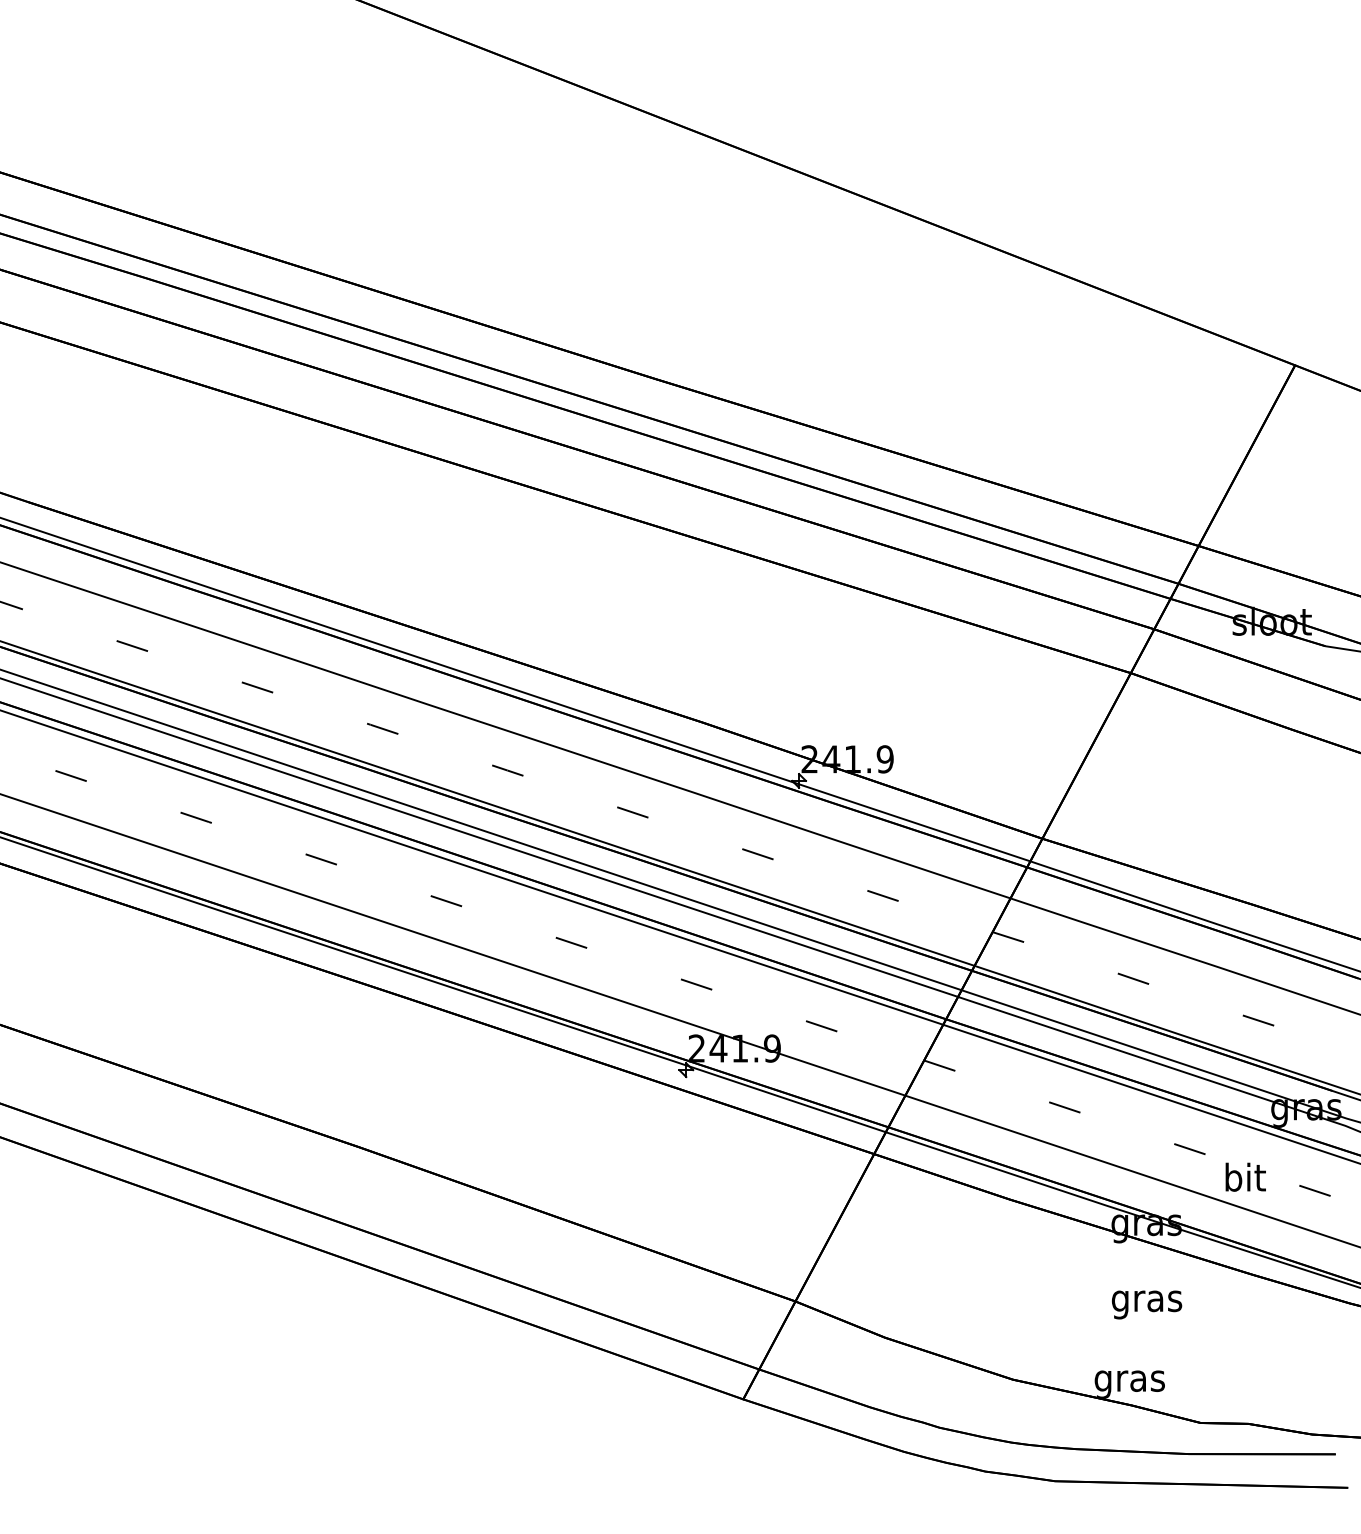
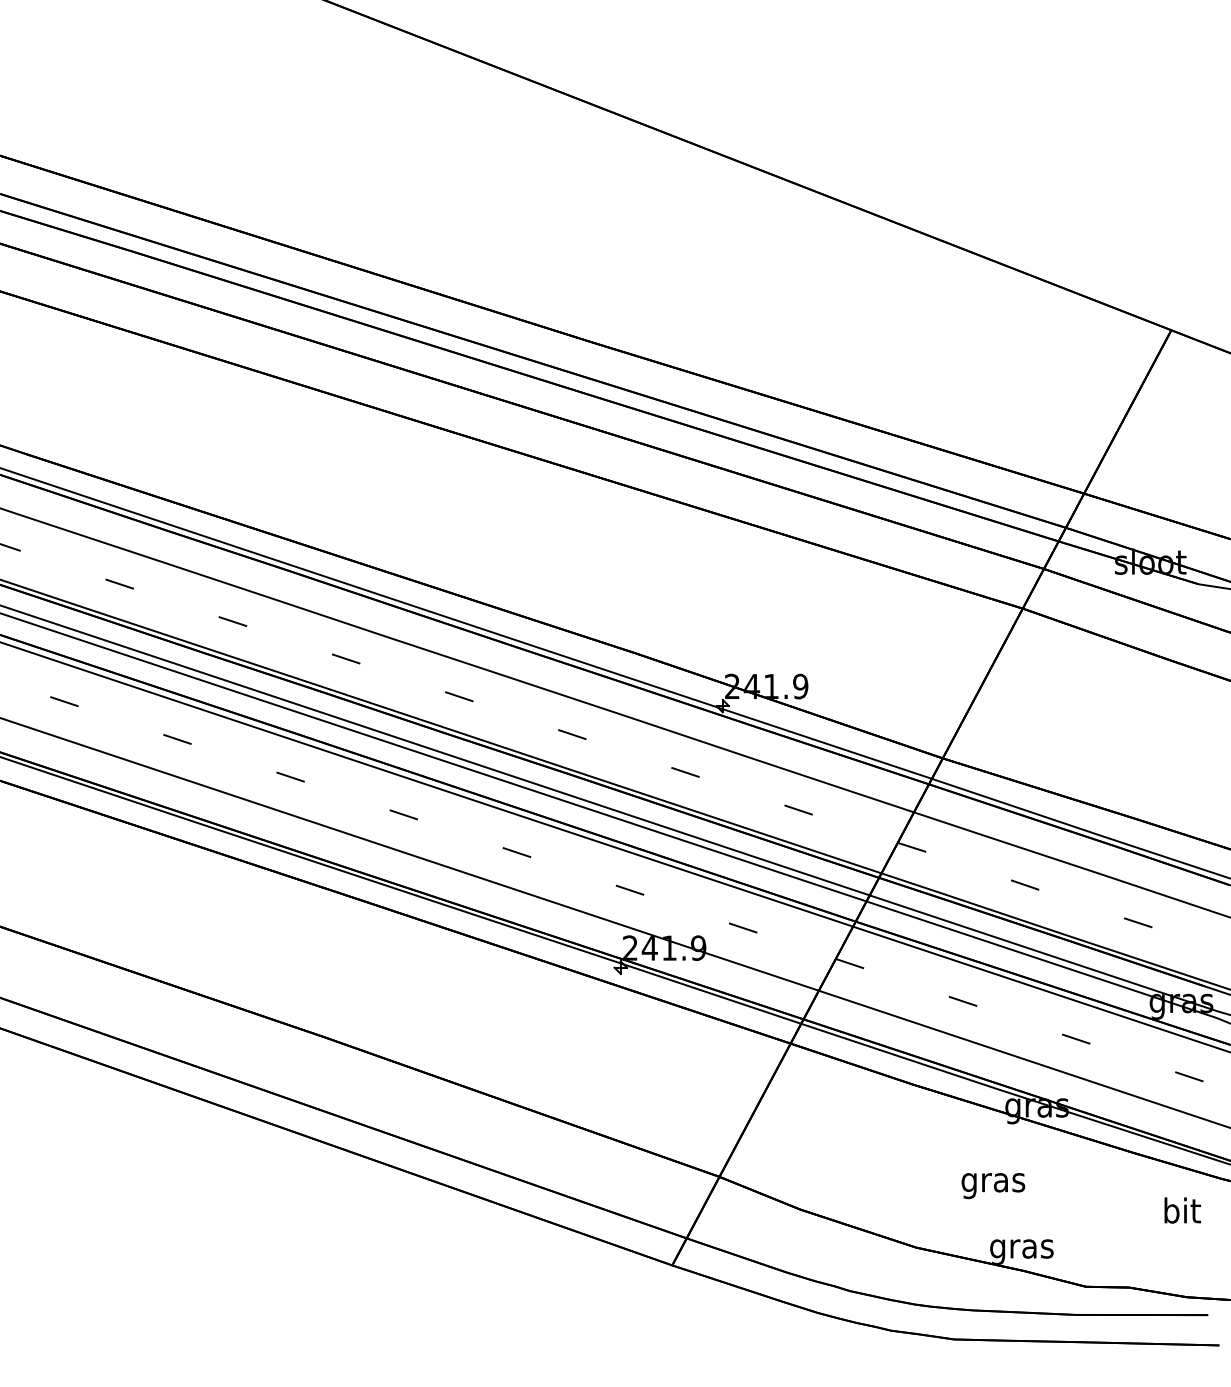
text: (1245, 1177) -> (1182, 1210), moved
text: (1147, 1305) -> (993, 1186), moved

